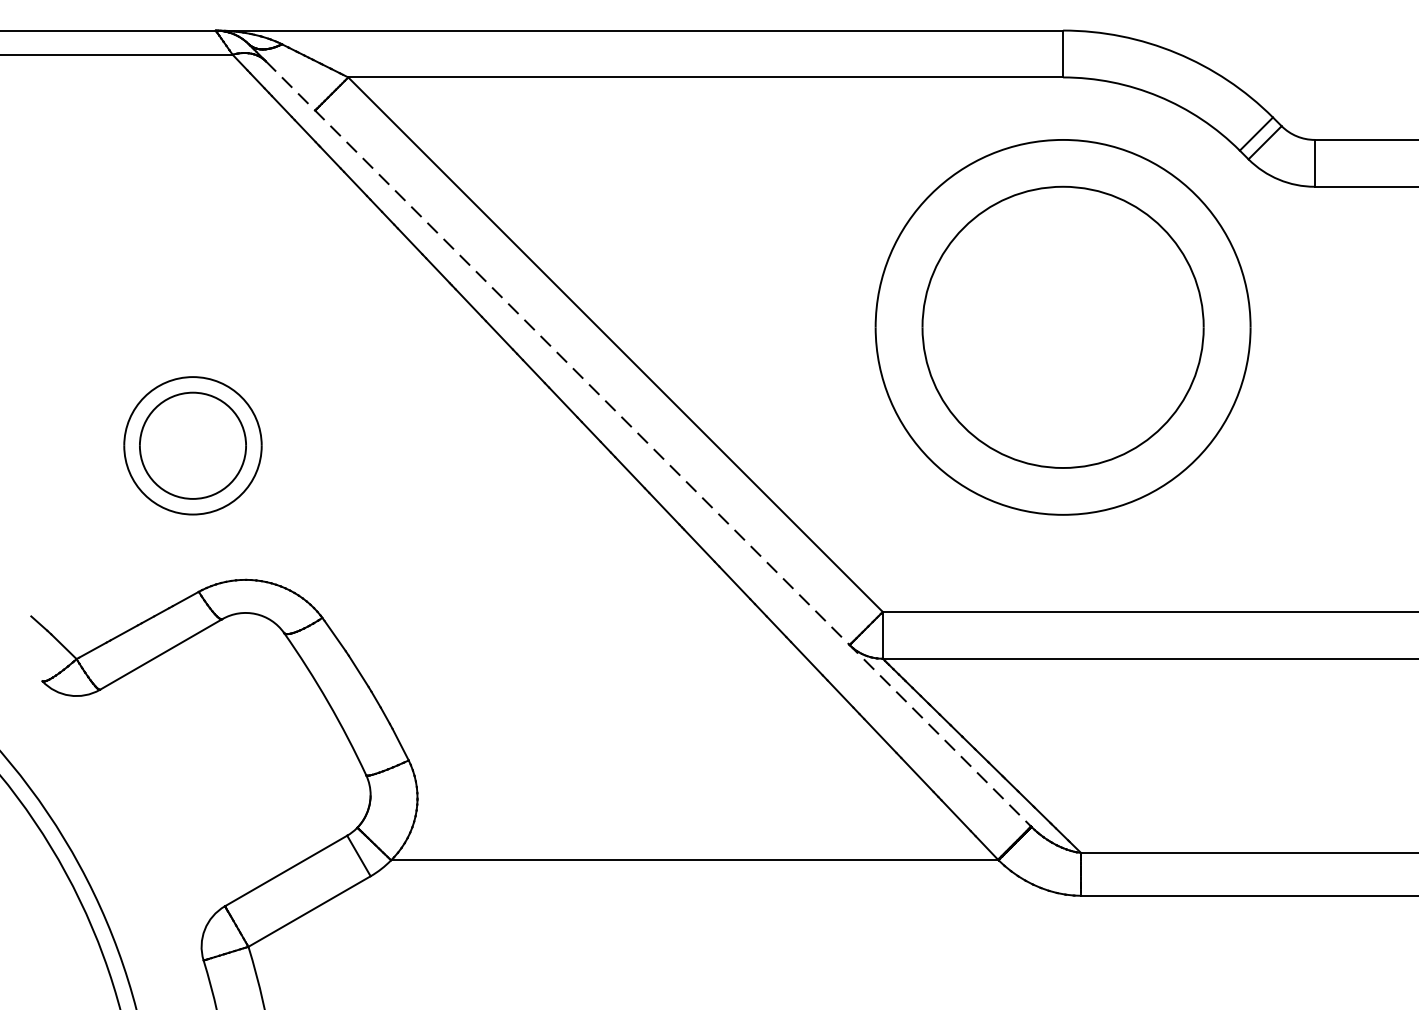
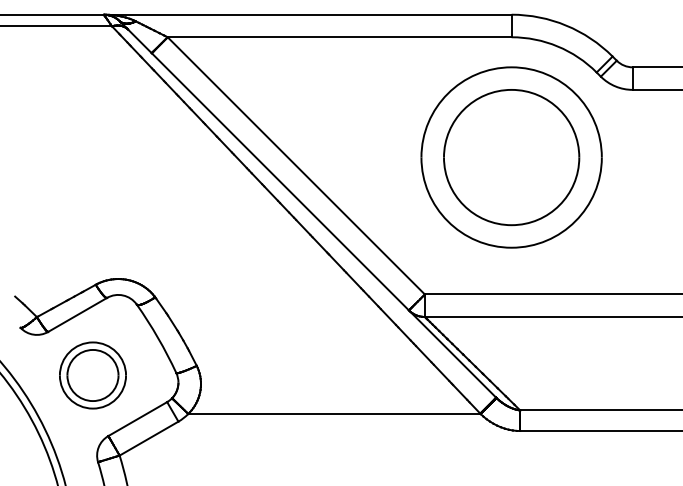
line: (649, 443) -> (312, 213), dashed -> solid
part: (192, 445) -> (92, 375), moved

